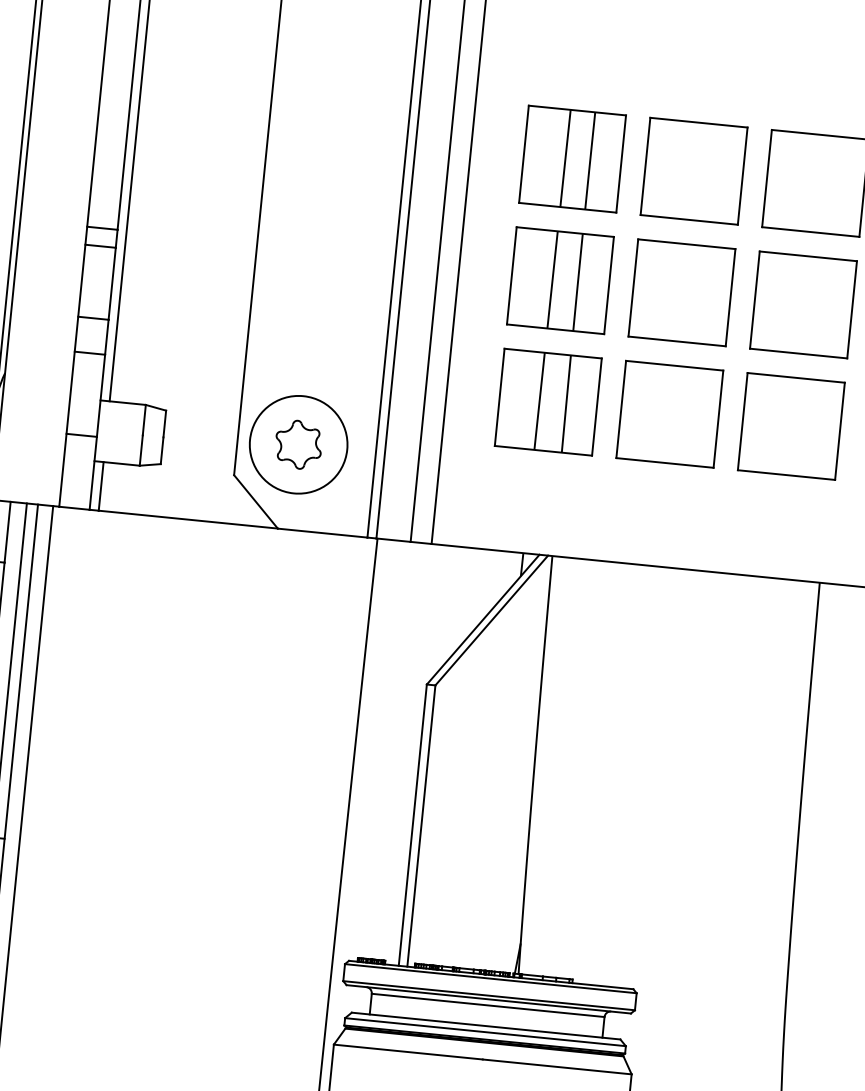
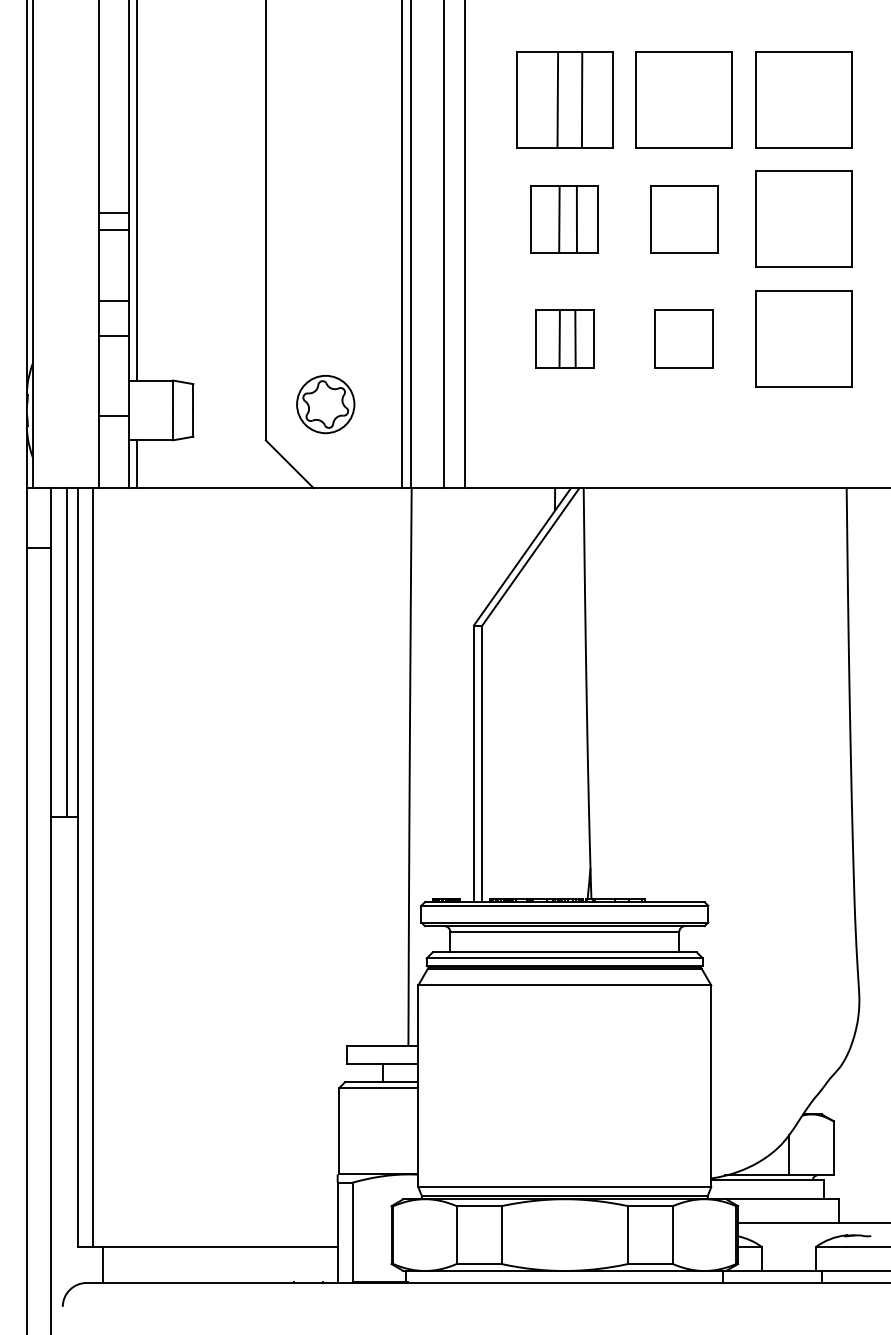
part: (560, 279) -> (564, 218), size x0.7
part: (681, 291) -> (683, 218), size x0.7
part: (548, 401) -> (564, 338), size x0.6
part: (669, 413) -> (683, 338), size x0.6
circle: (298, 444) -> (325, 404), size x0.6

